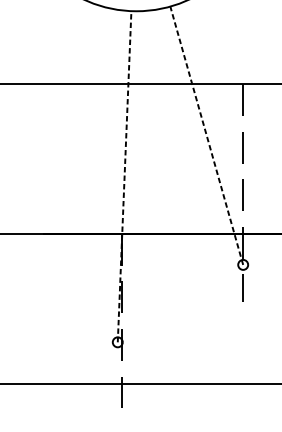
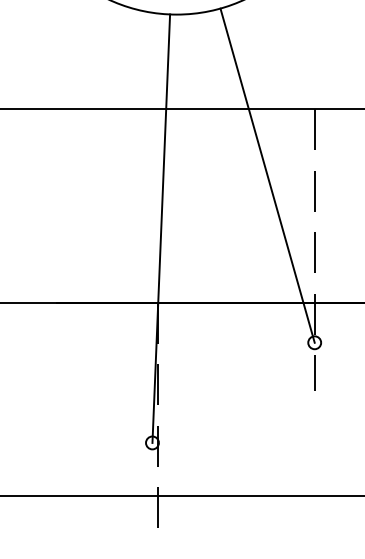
line: (206, 135) -> (267, 175), dashed -> solid
line: (124, 176) -> (161, 228), dashed -> solid

